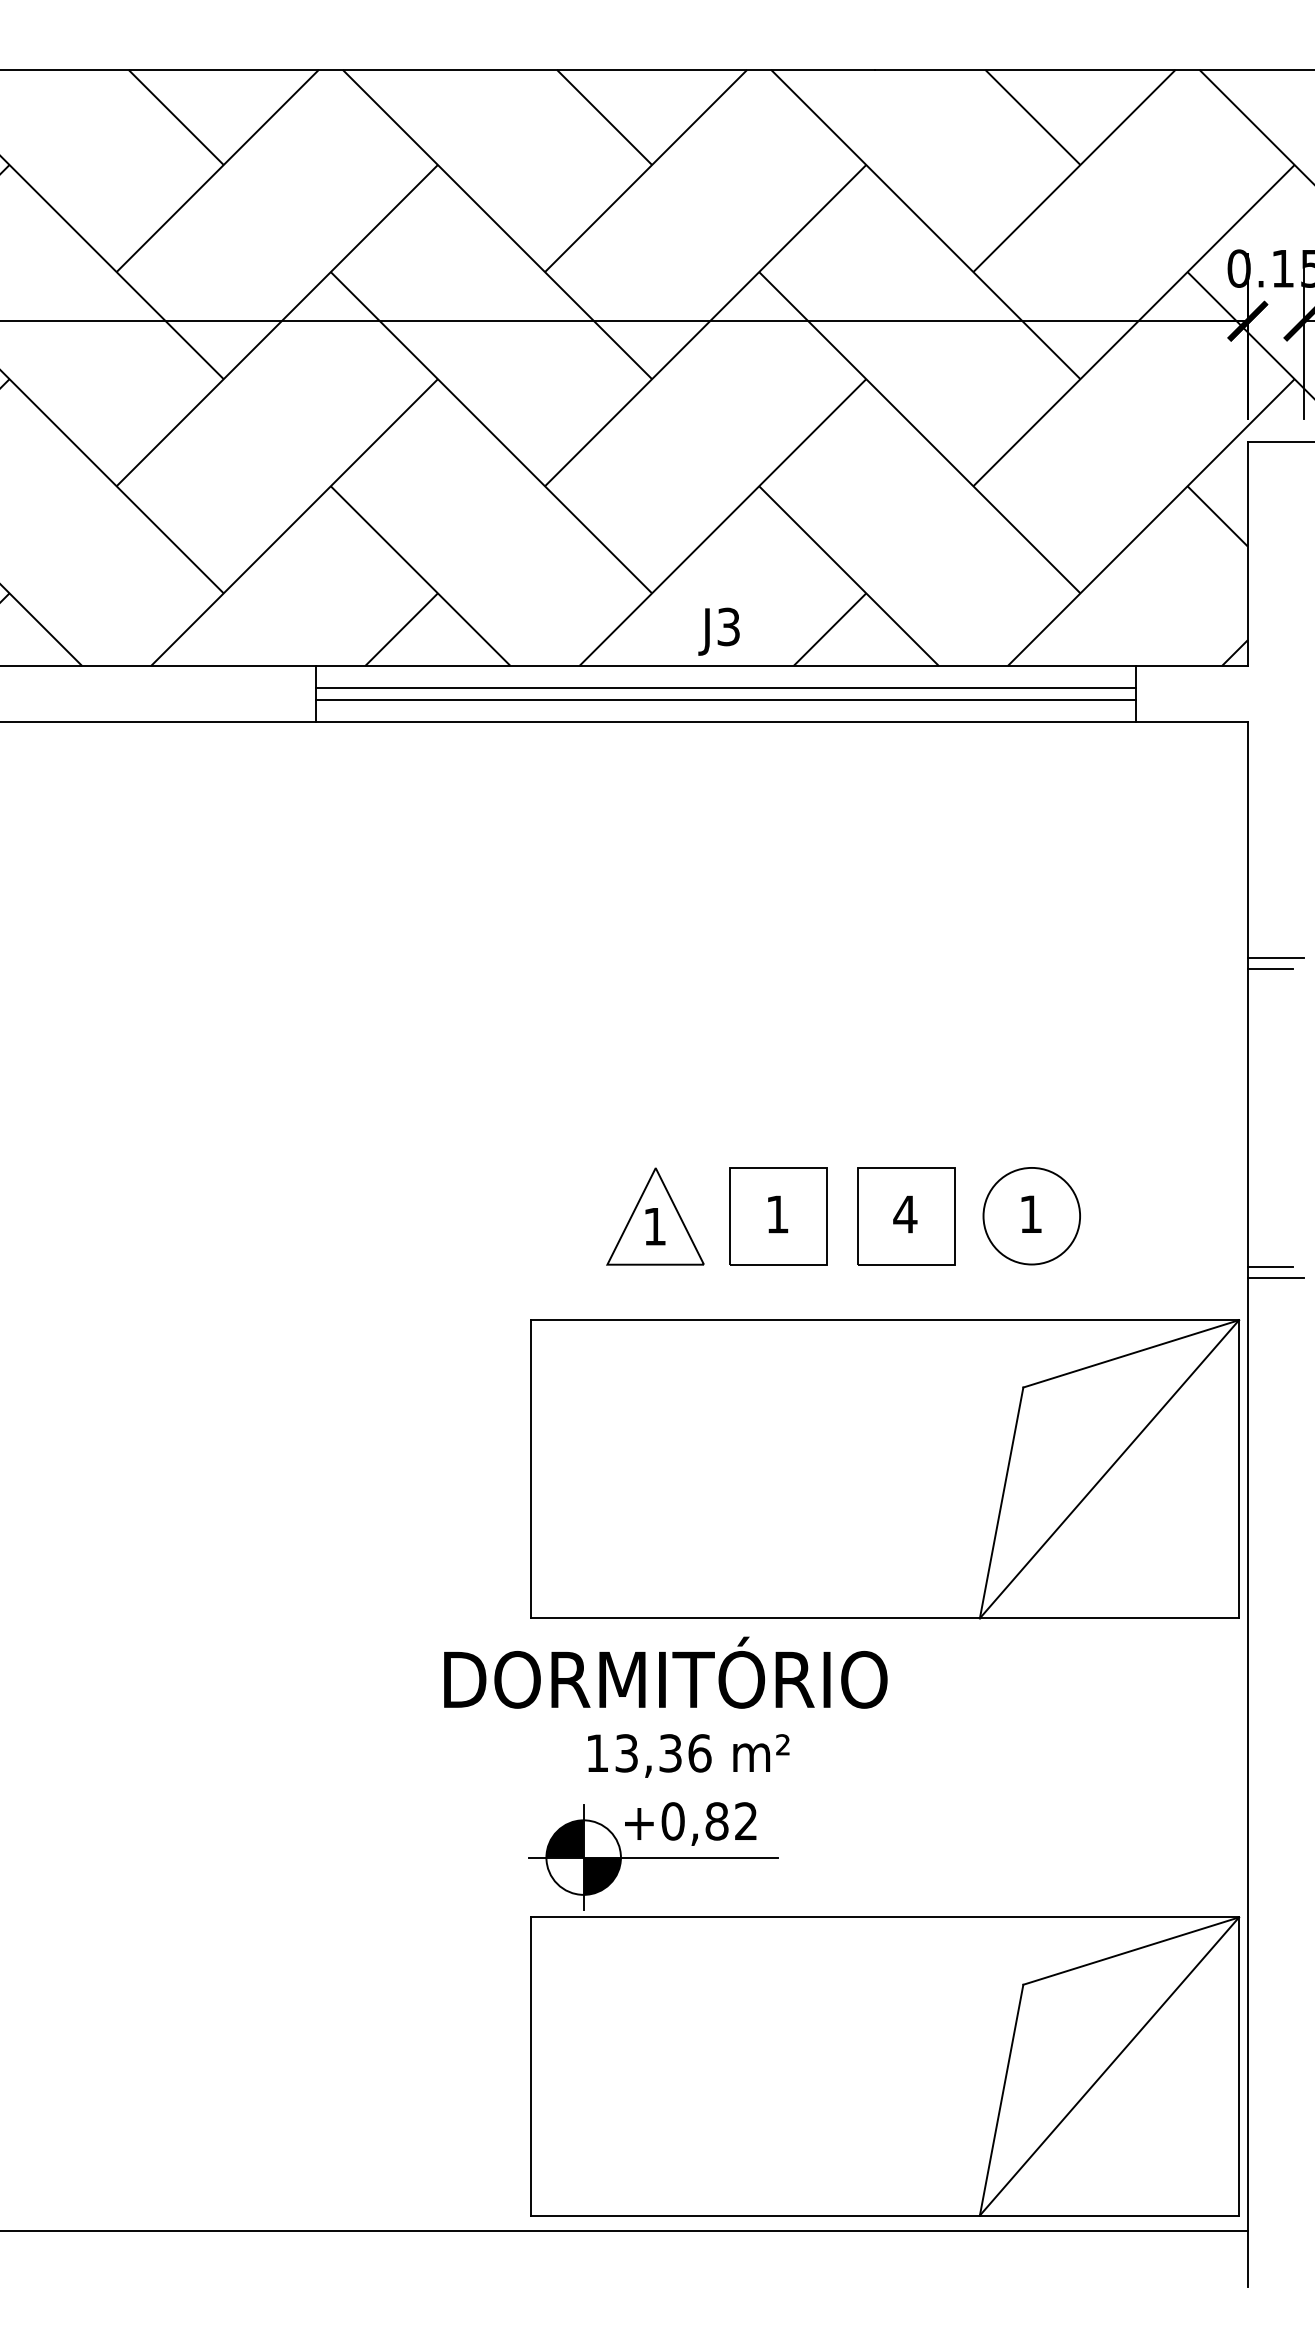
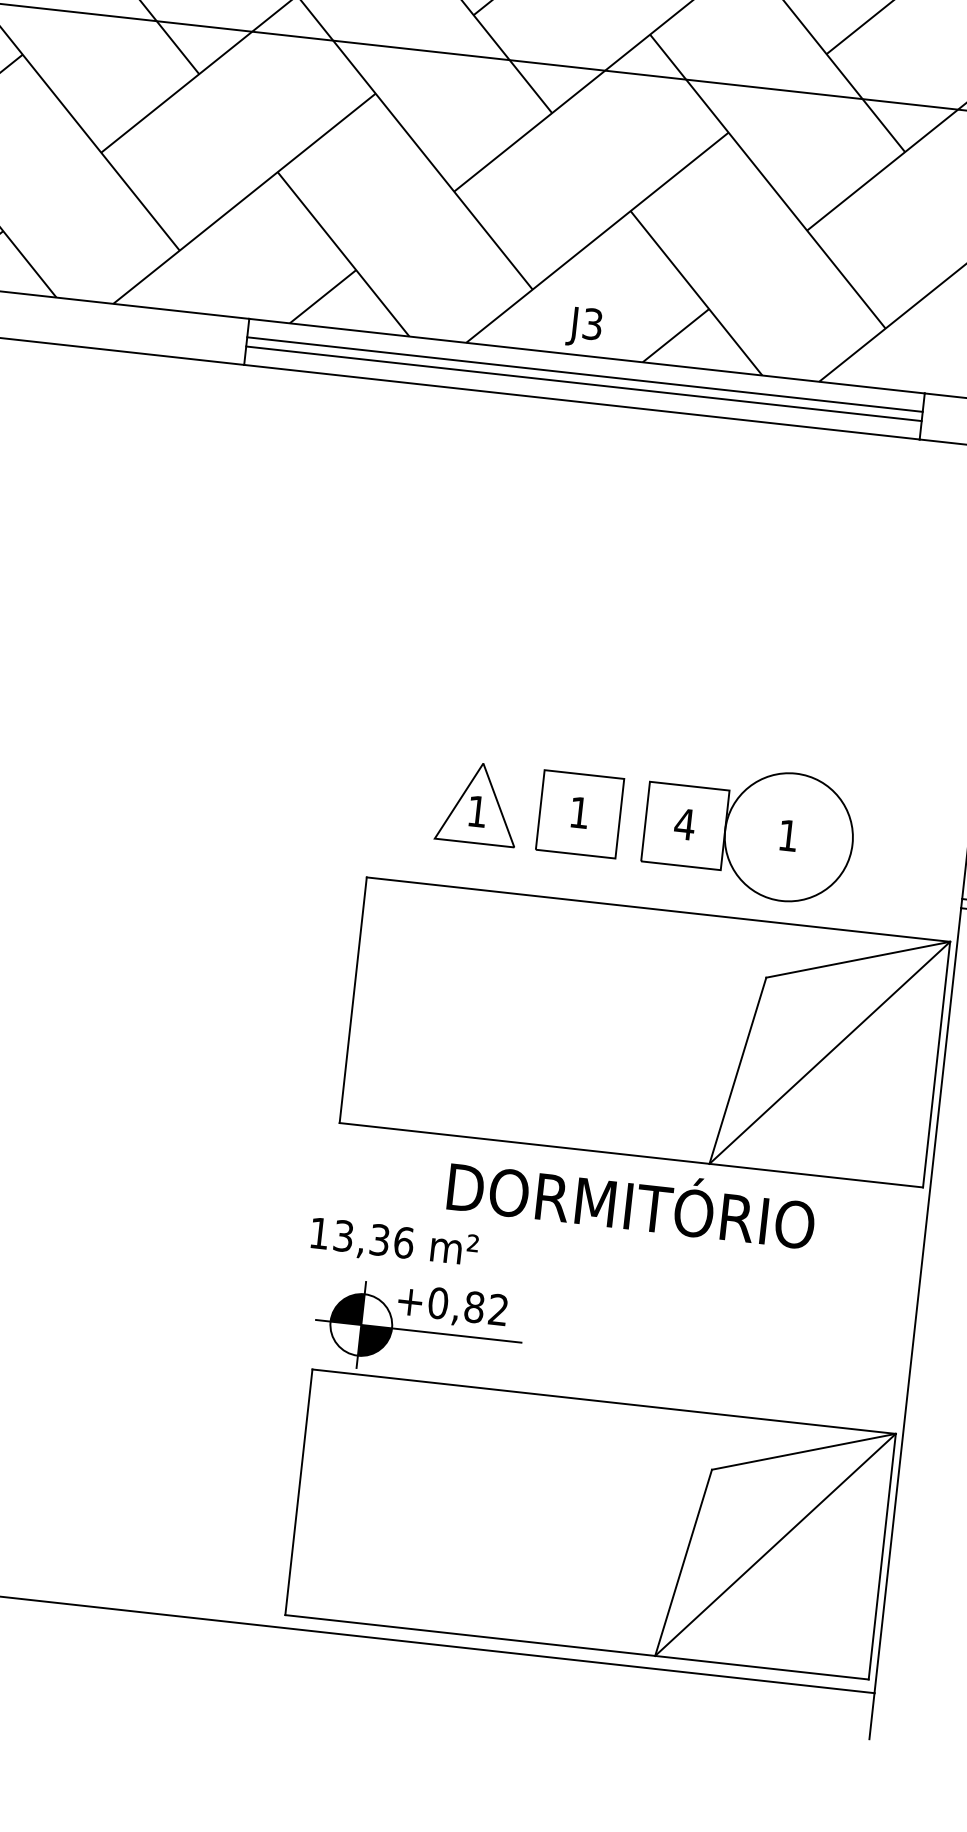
circle: (1031, 1215) -> (788, 836), size x1.6
text: (665, 1672) -> (631, 1200), moved
text: (688, 1755) -> (394, 1243), moved

